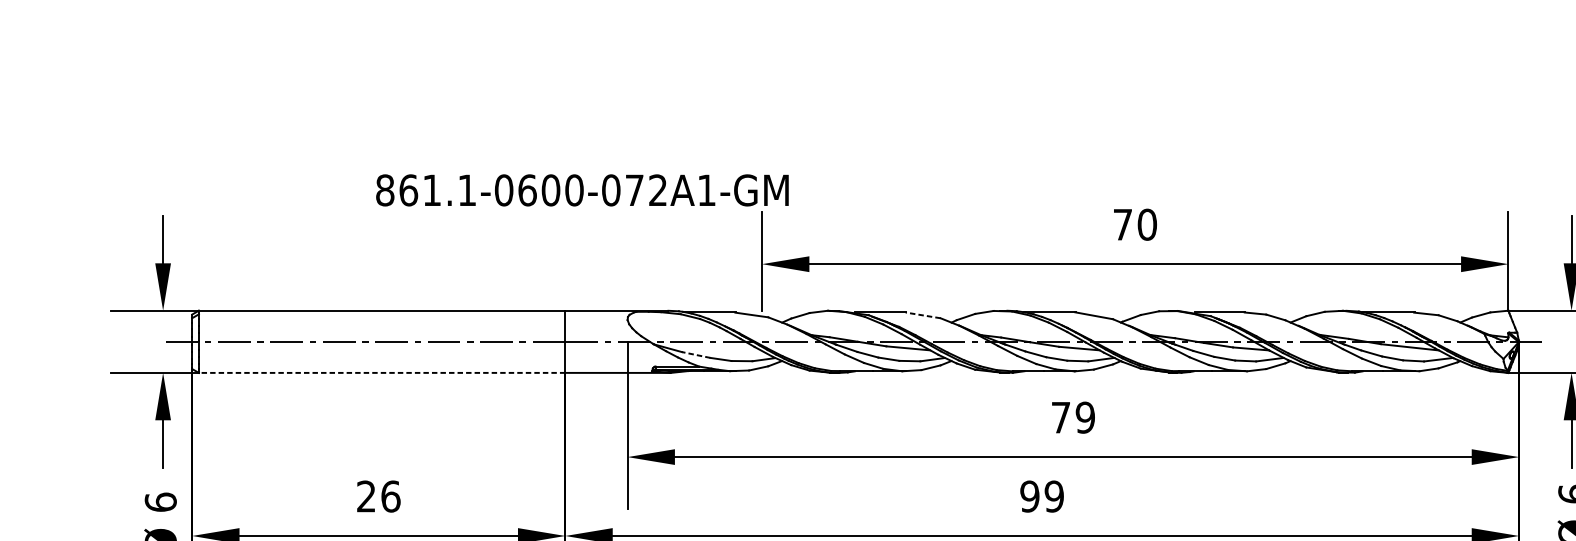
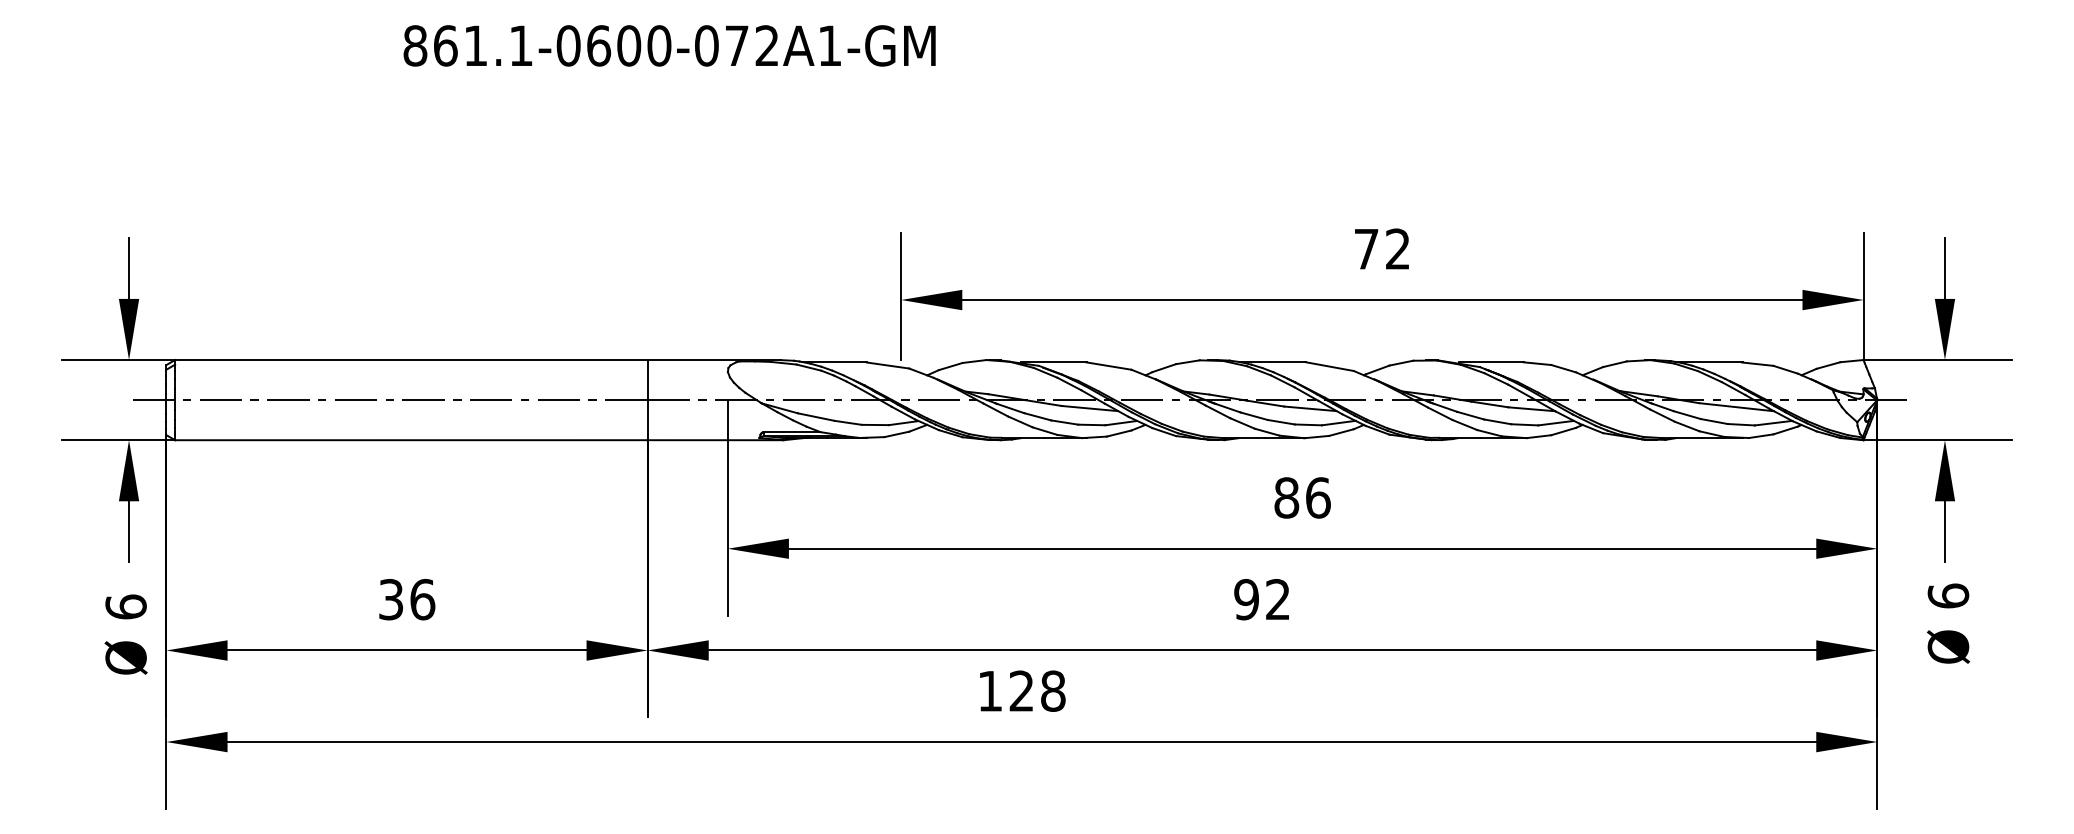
text: (582, 190) -> (669, 45), moved
text: (1146, 224) -> (1397, 248), 70 -> 72
line: (922, 315) -> (1108, 366), dashed -> solid
line: (696, 355) -> (816, 417), dashed -> solid
line: (381, 373) -> (410, 440), dashed -> solid
text: (1073, 417) -> (1302, 497), 79 -> 86
text: (366, 496) -> (391, 599), 26 -> 36
text: (1053, 496) -> (1277, 599), 99 -> 92

